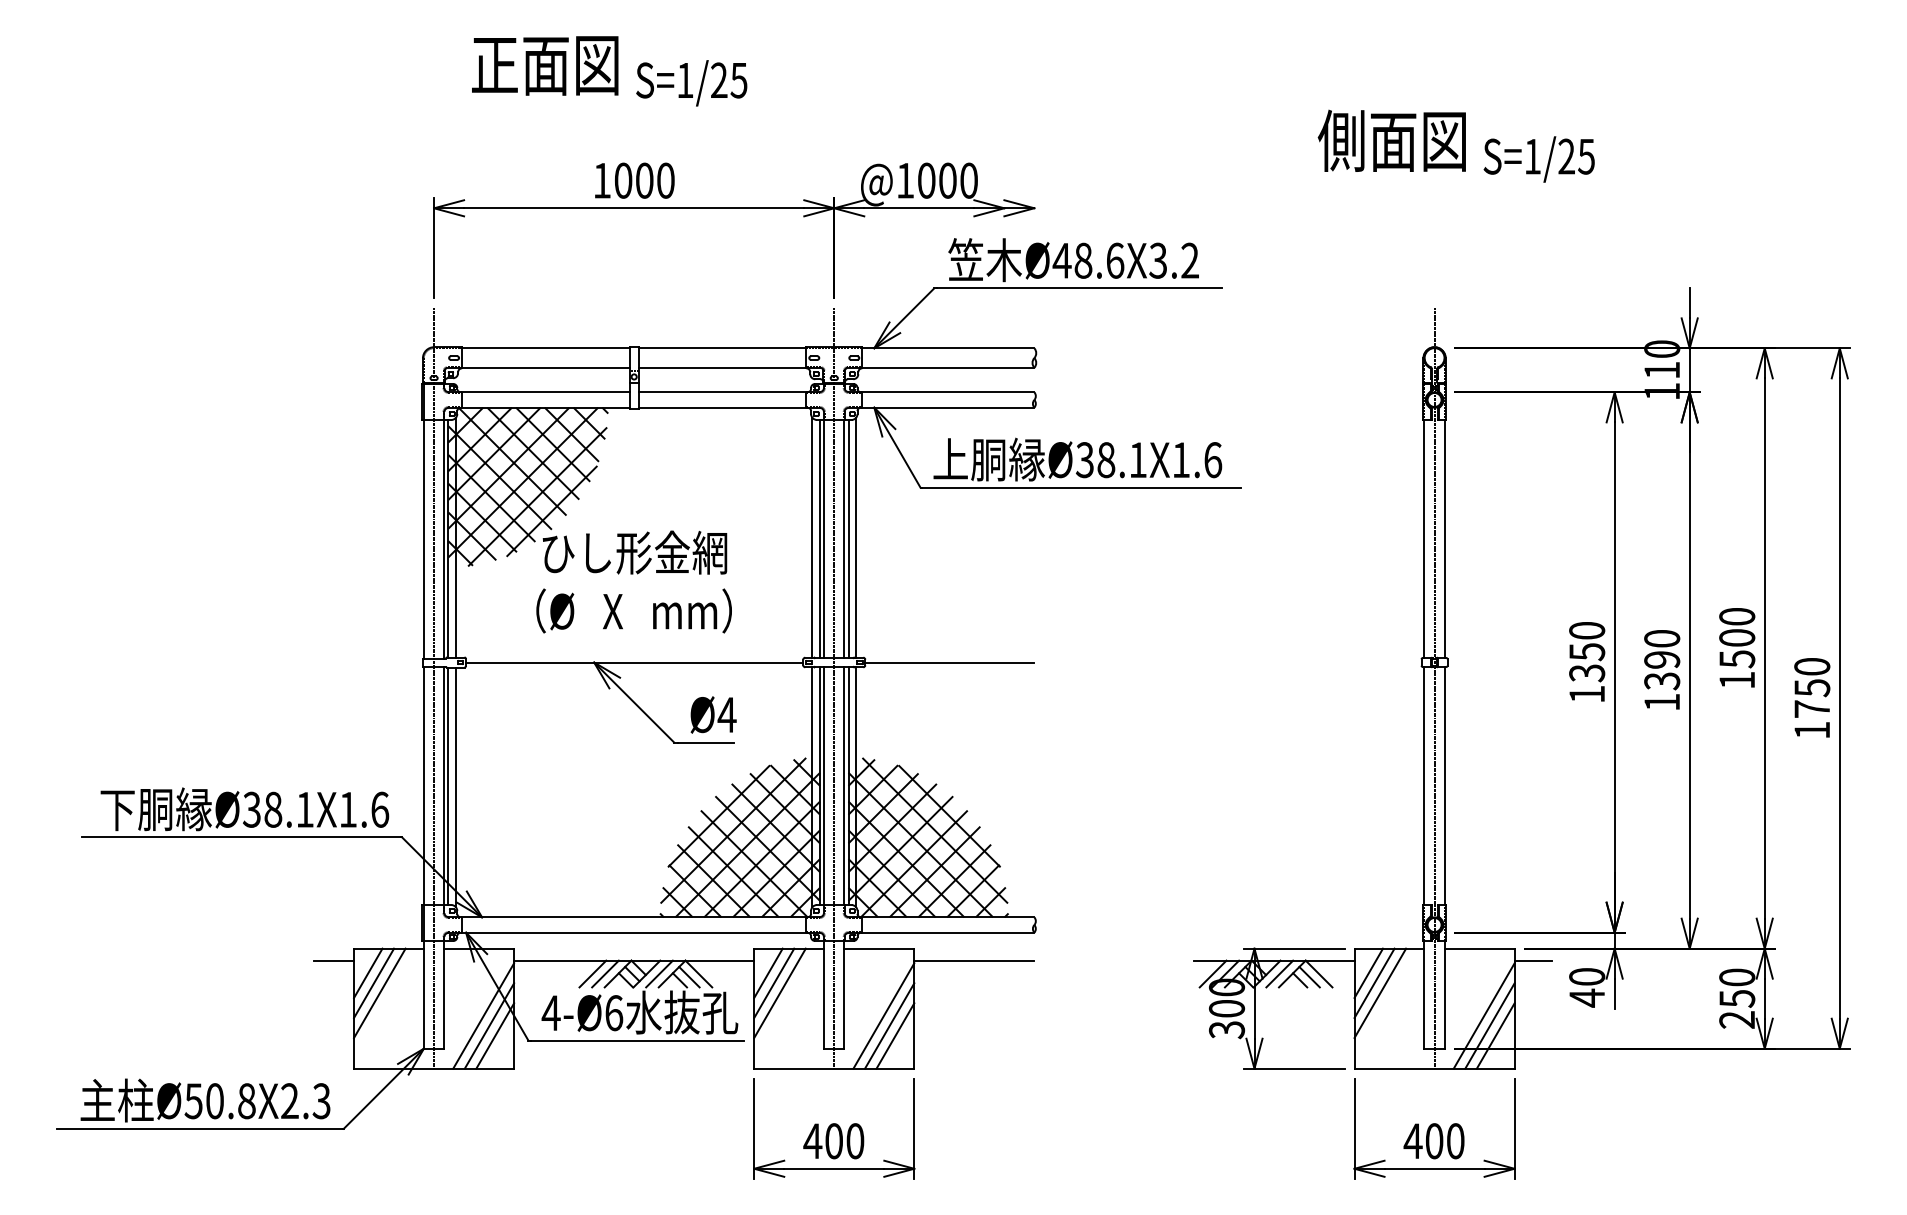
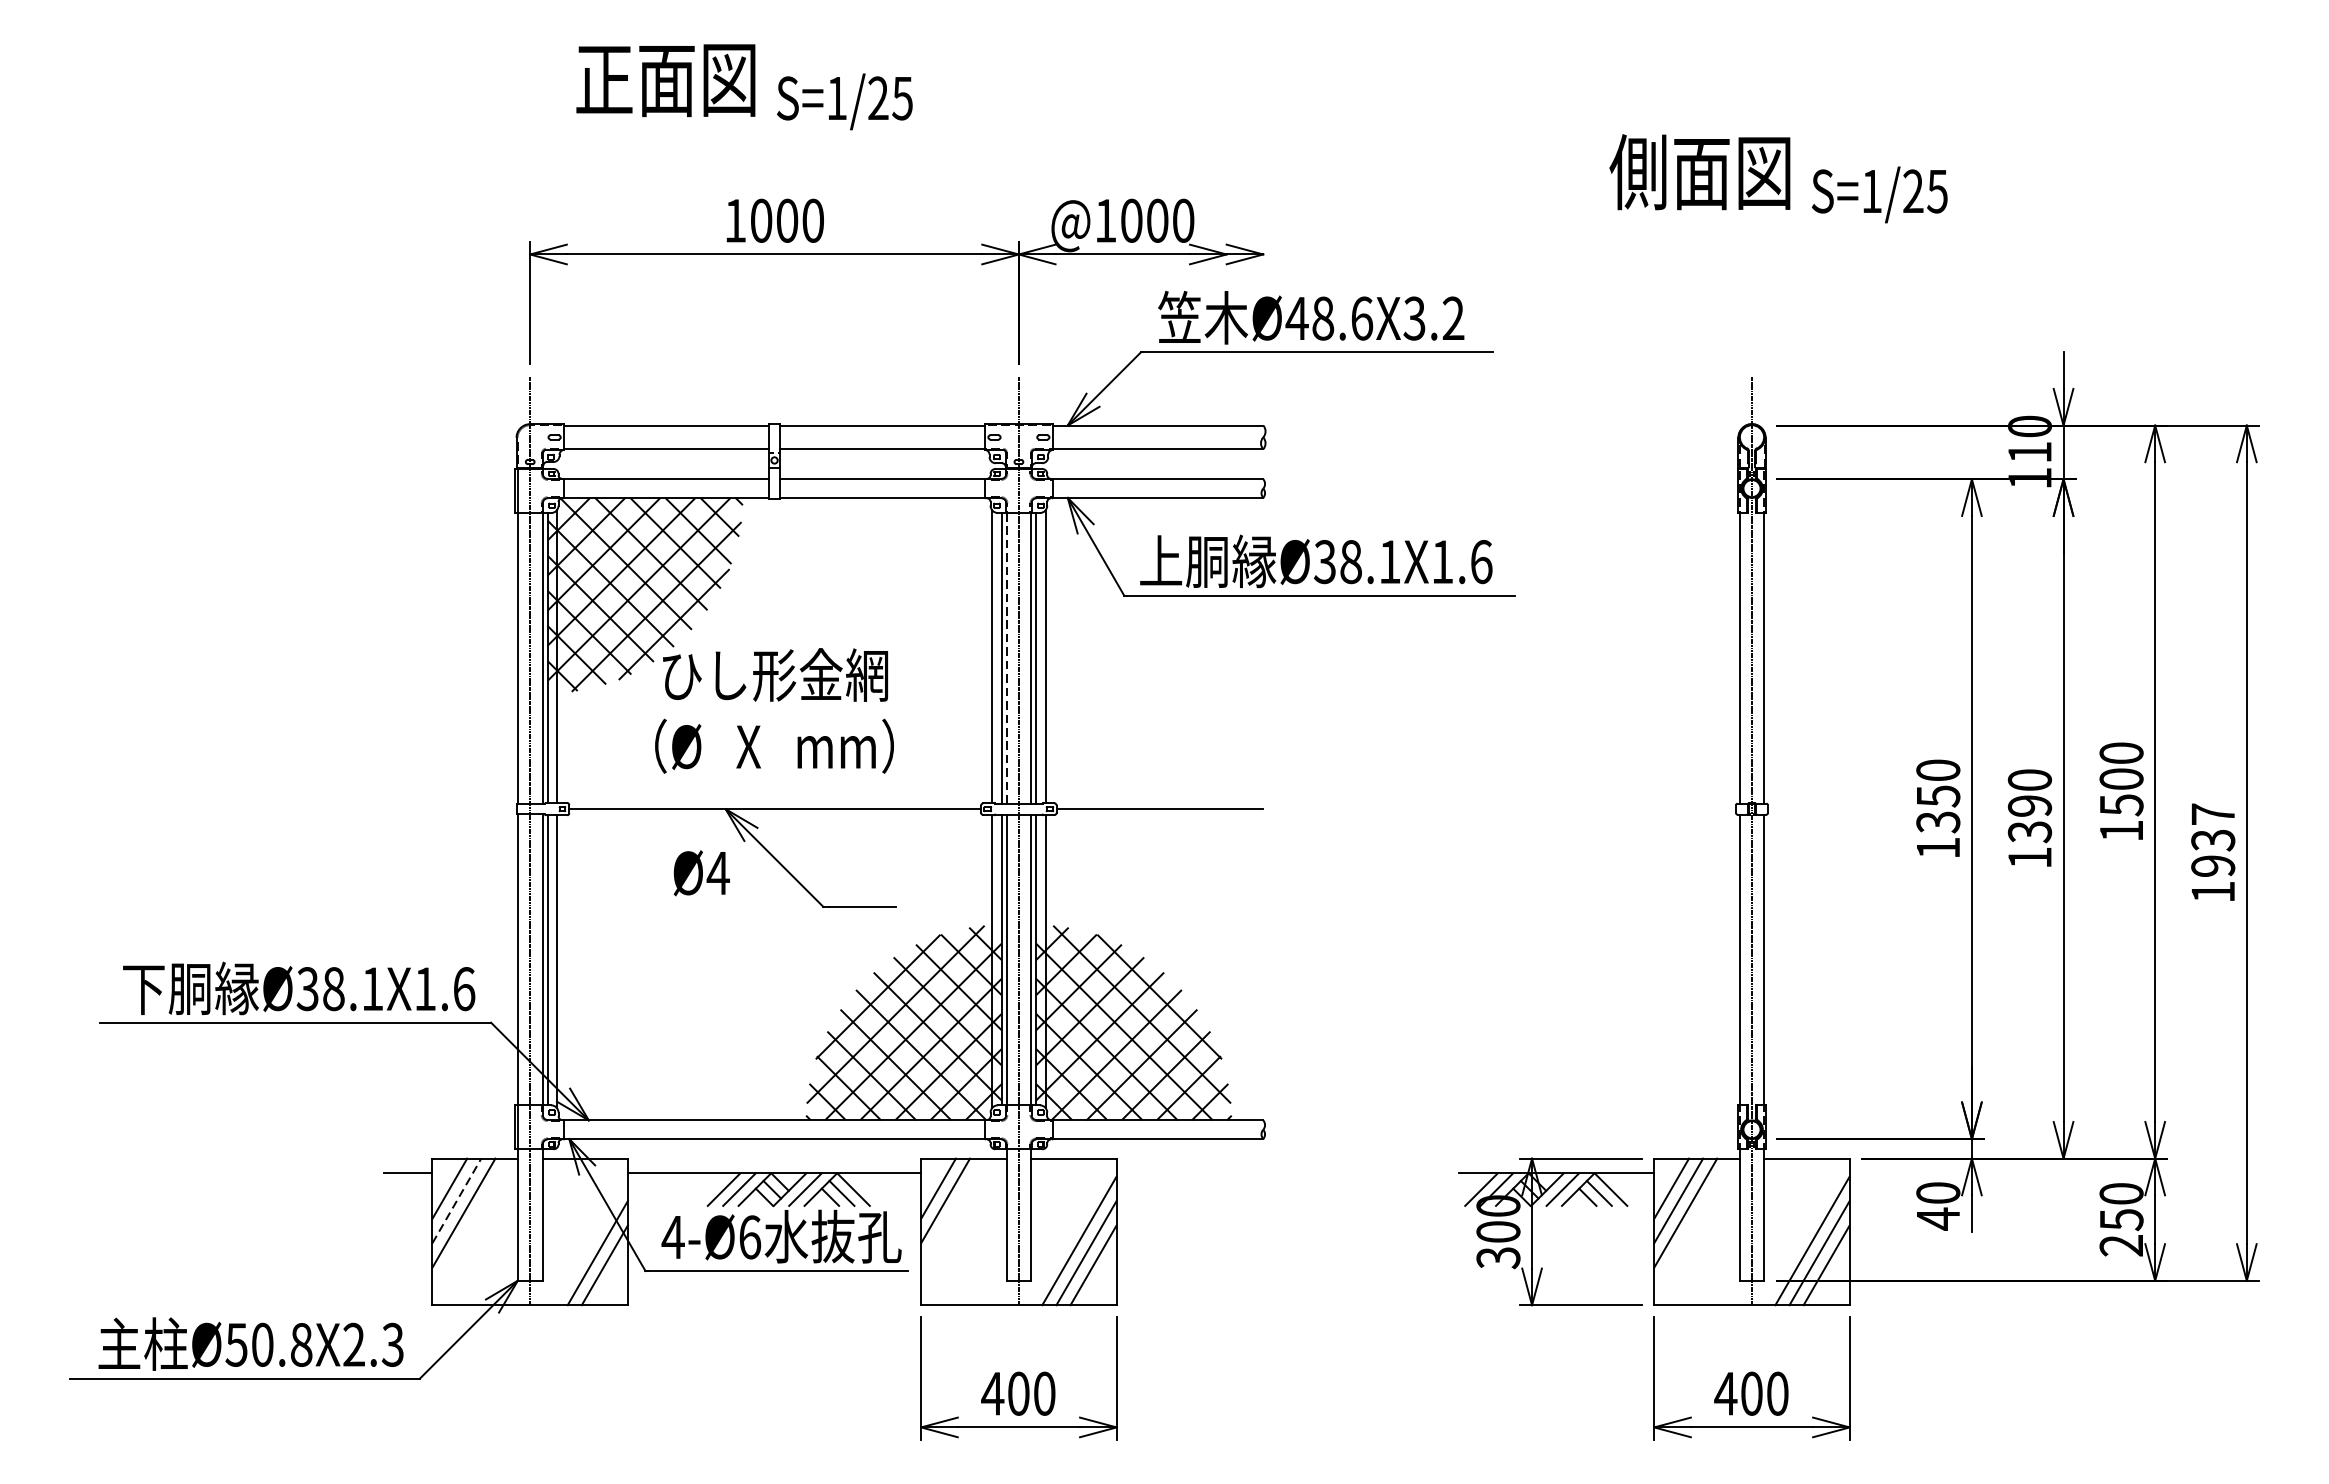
line: (824, 539) -> (1006, 658), solid -> dashed
text: (1812, 687) -> (2213, 839), 1750 -> 1937
text: (713, 714) -> (701, 872), moved
line: (974, 960) -> (1190, 1173), removed
line: (1533, 960) -> (1872, 1173), removed
line: (374, 982) -> (457, 1199), solid -> dashed
line: (779, 992) -> (952, 1212), removed
line: (483, 1015) -> (590, 1240), removed

